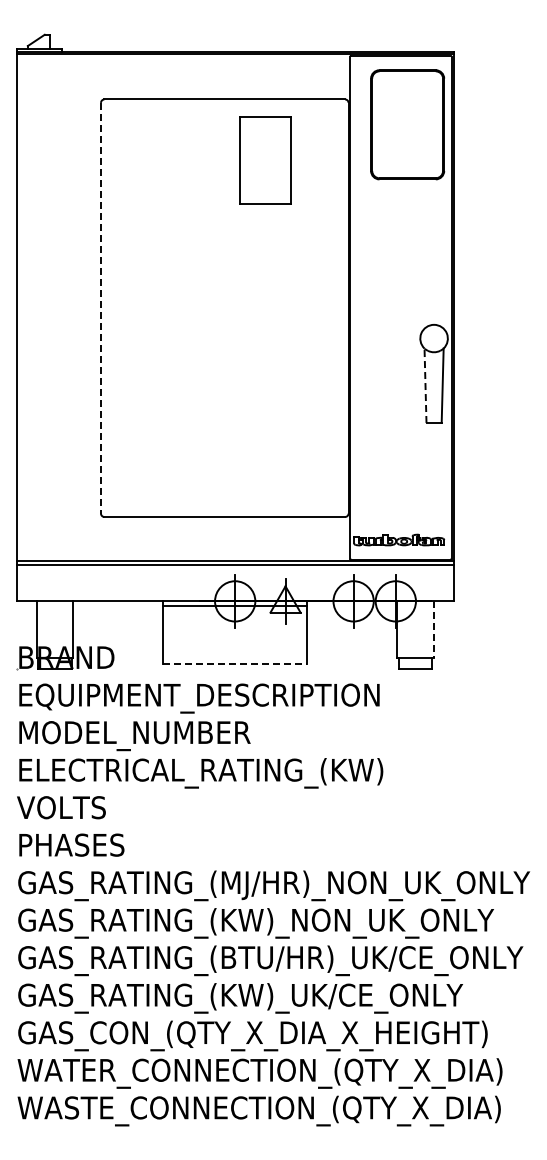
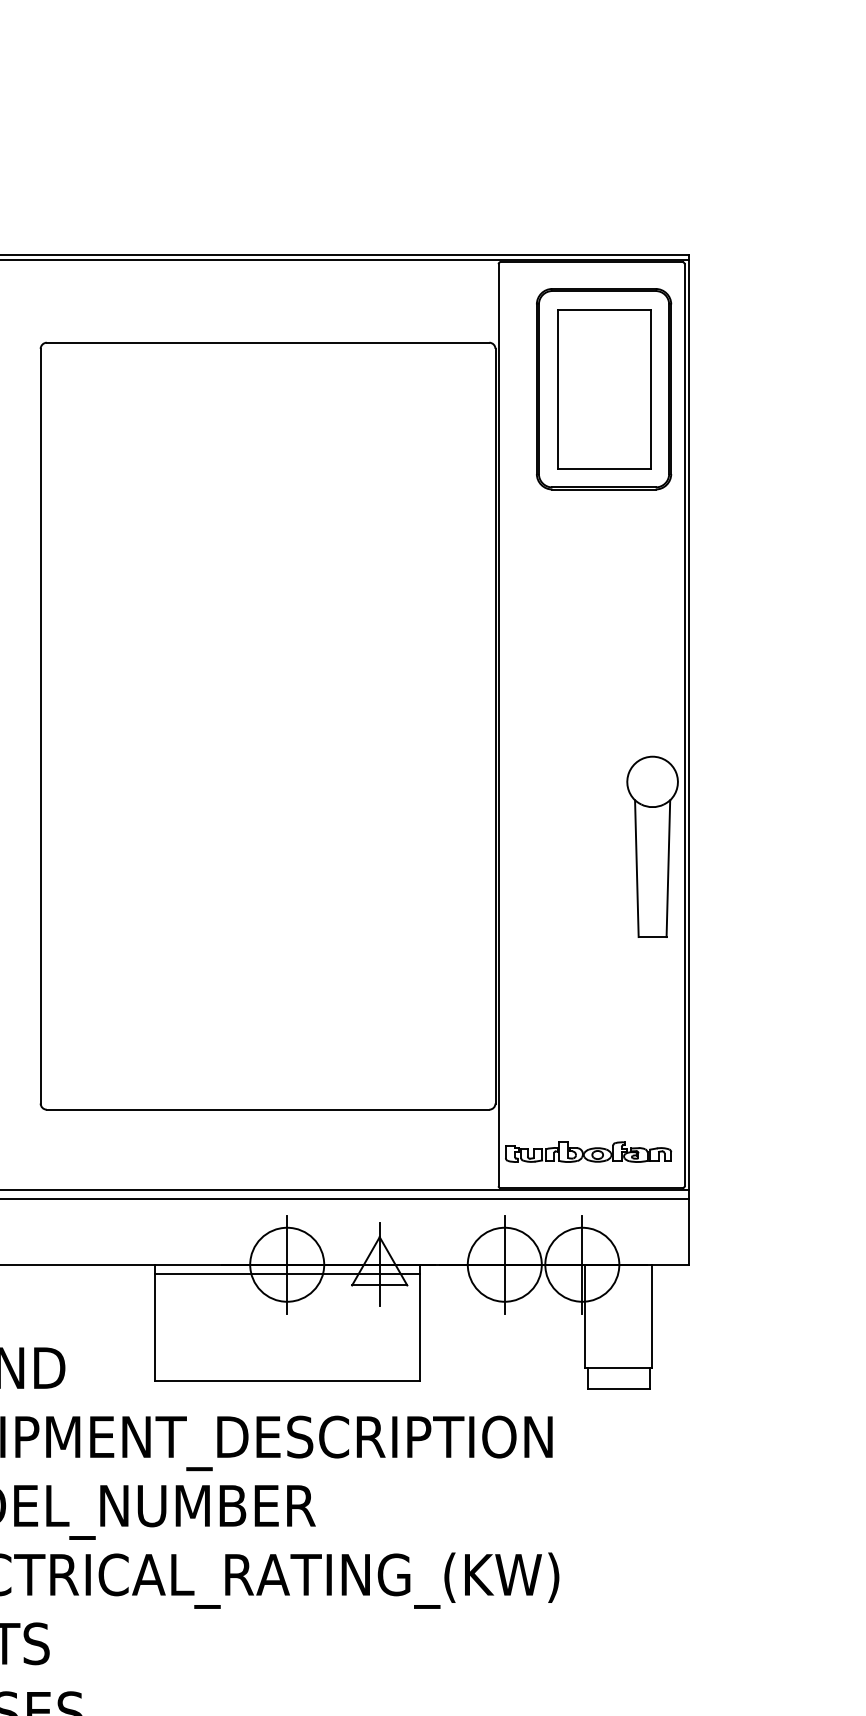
part: (265, 160) -> (603, 388), moved
line: (101, 308) -> (41, 726), dashed -> solid
line: (425, 385) -> (636, 868), dashed -> solid
line: (433, 630) -> (651, 1318), dashed -> solid
line: (235, 664) -> (287, 1380), dashed -> solid

